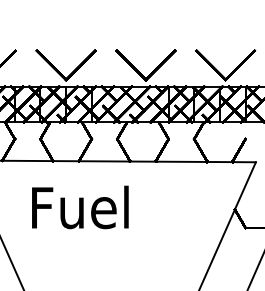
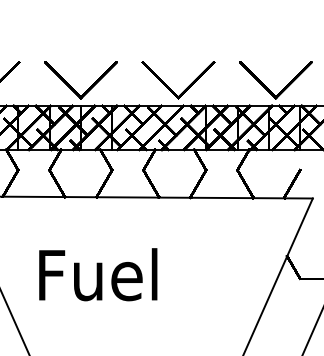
text: (80, 207) -> (98, 274), moved

